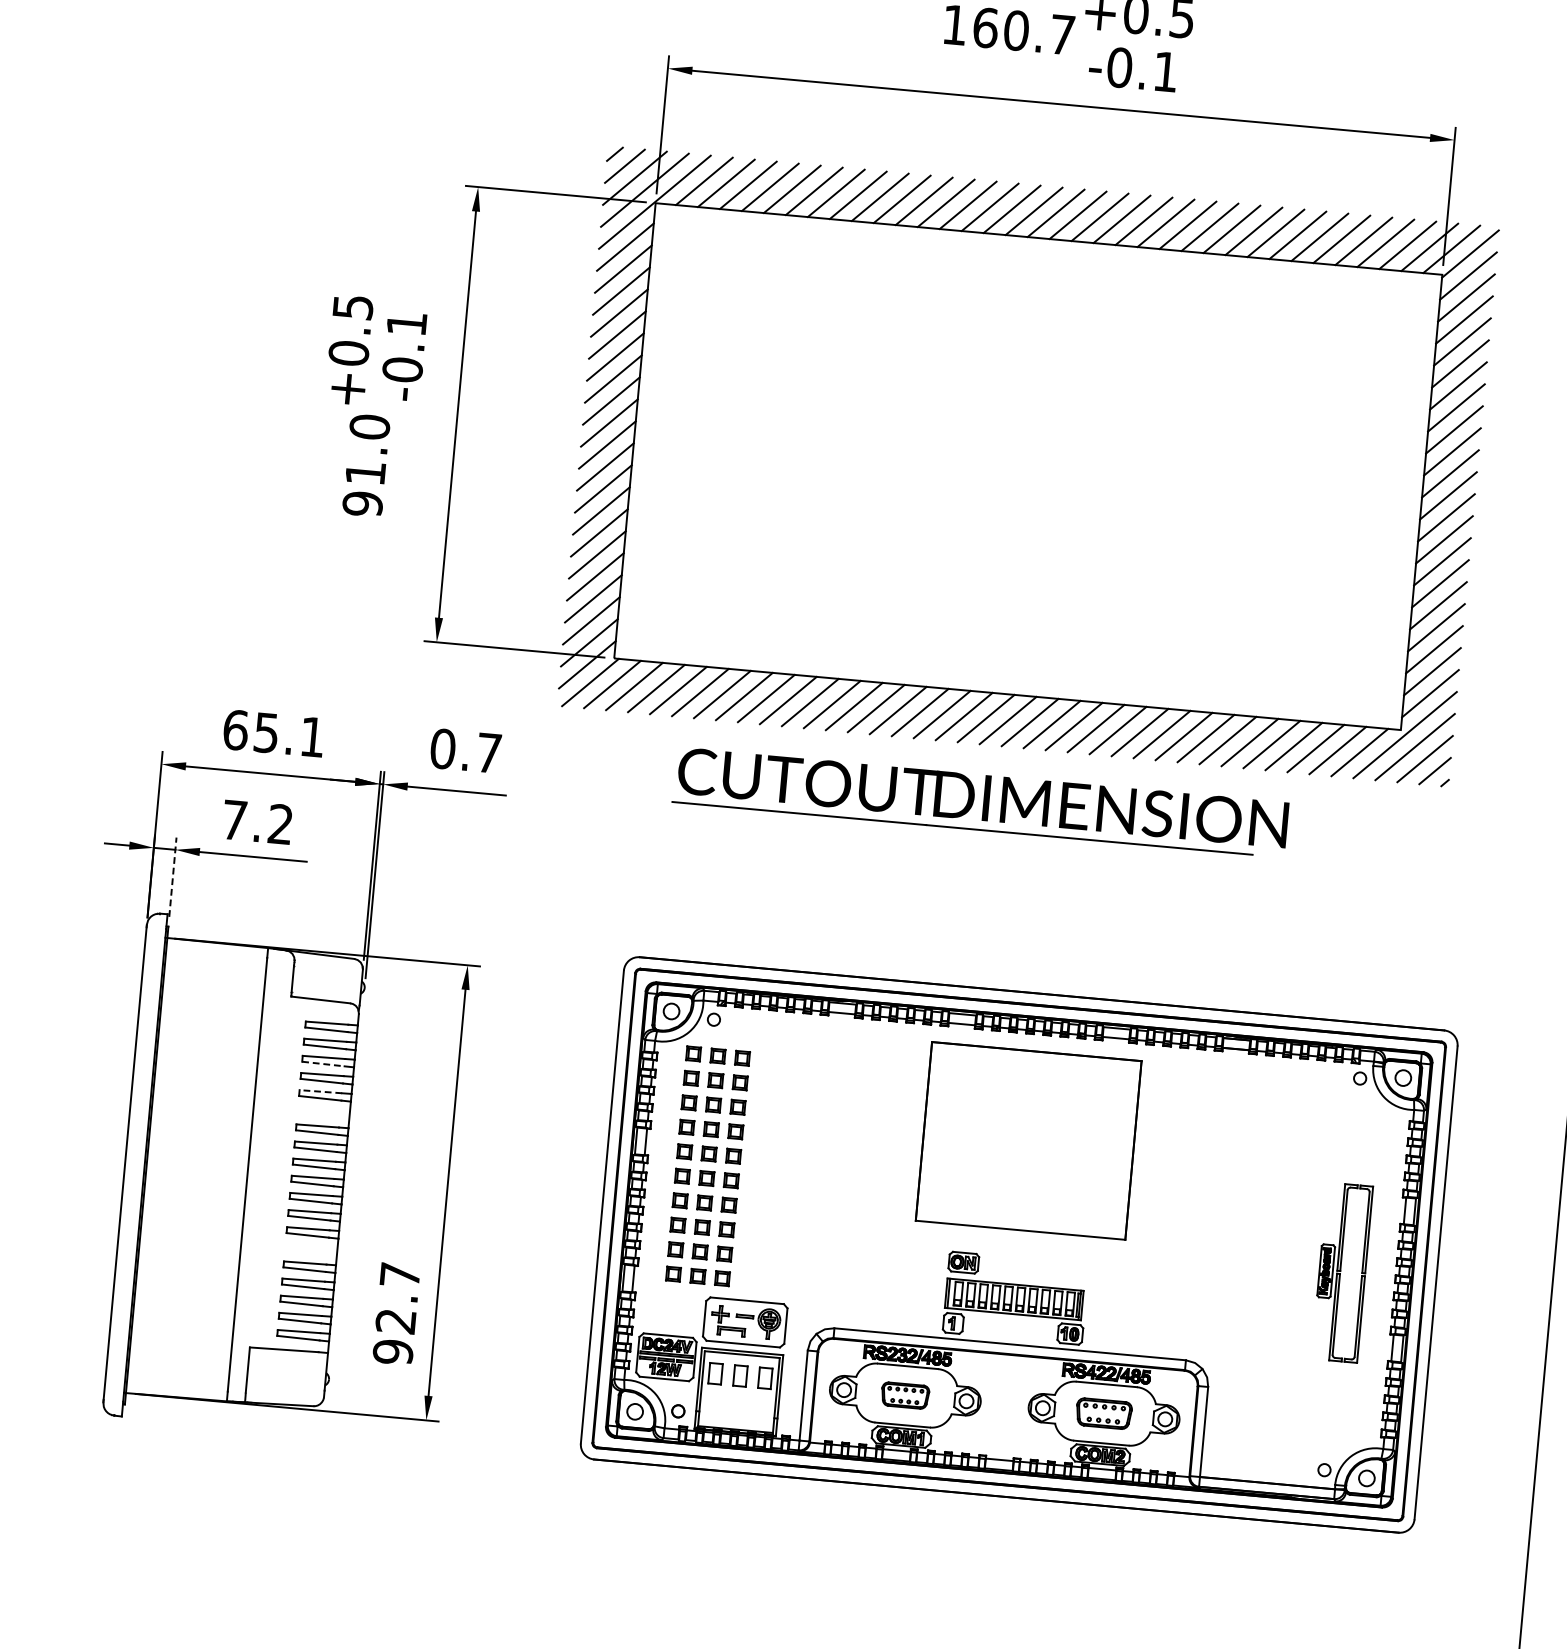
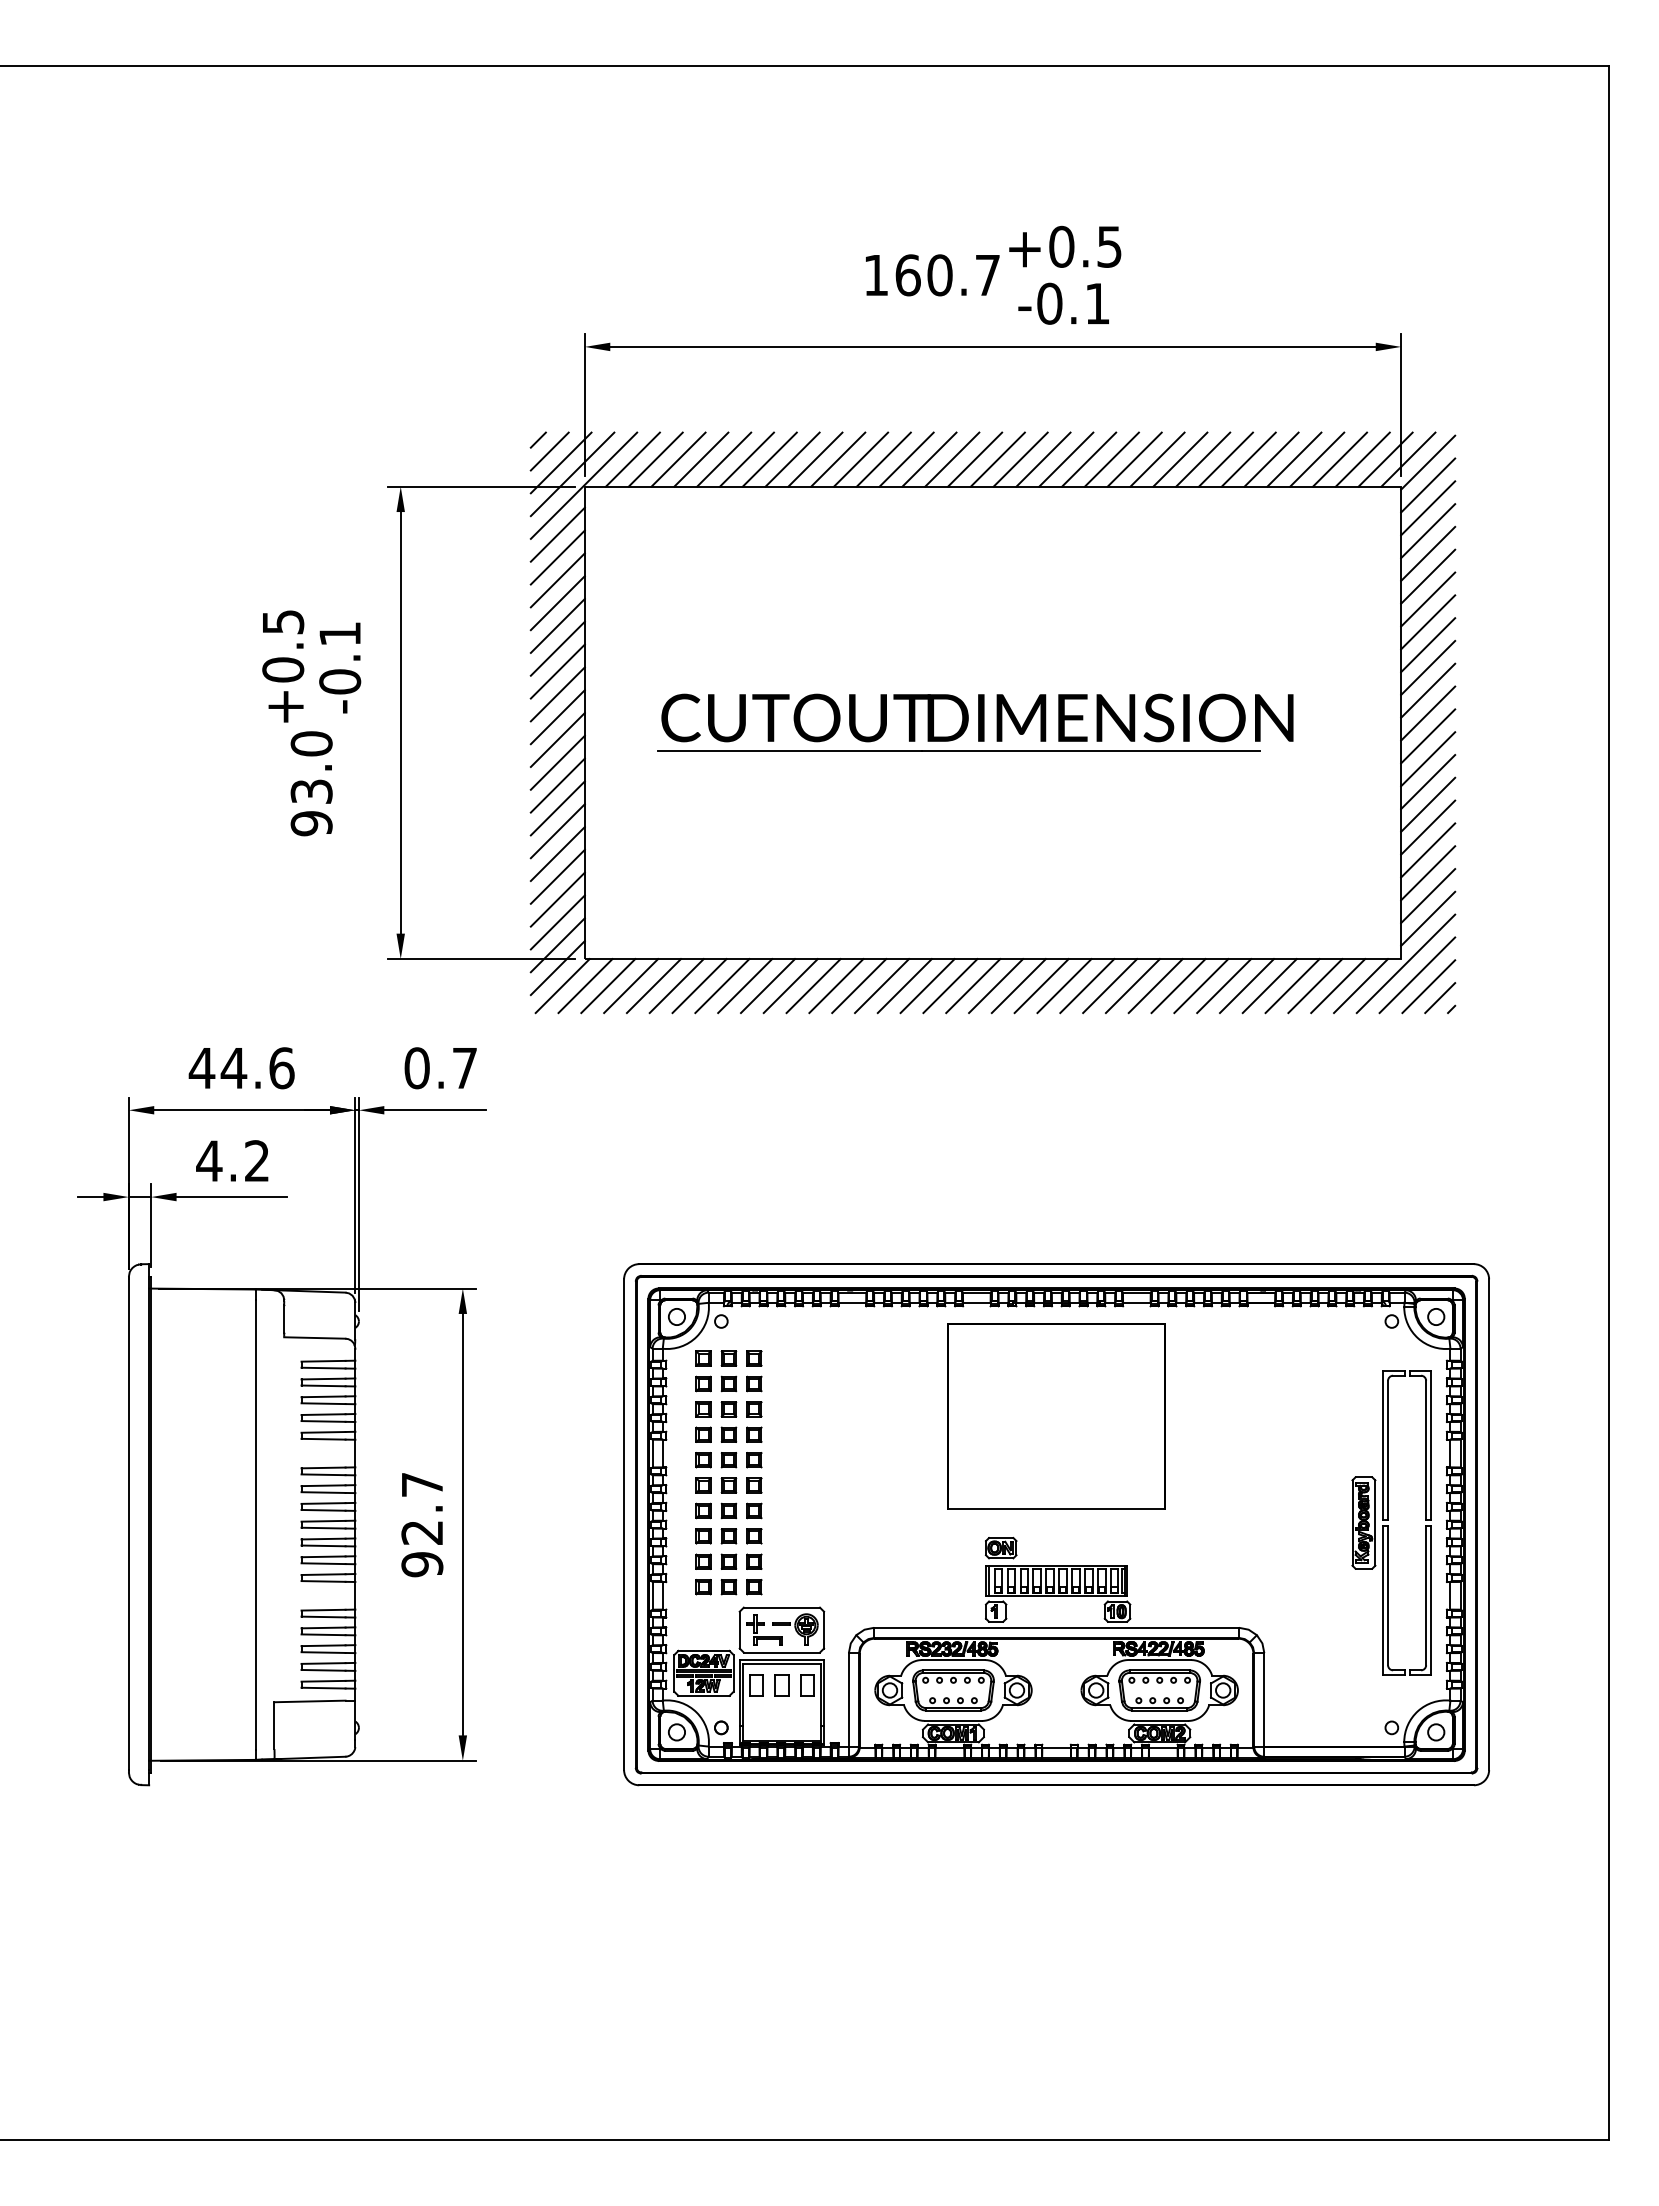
text: (365, 473) -> (311, 791), 91.0 -> 93.0
text: (273, 733) -> (241, 1068), 65.1 -> 44.6
part: (980, 802) -> (975, 722), moved
text: (234, 819) -> (209, 1160), 7.2 -> 4.2
line: (173, 877) -> (151, 1225), dashed -> solid
line: (324, 1063) -> (324, 1403), dashed -> solid
line: (320, 1091) -> (323, 1432), dashed -> solid
part: (1342, 1272) -> (1391, 1522), size x1.67
text: (396, 1314) -> (422, 1525), moved
part: (905, 1395) -> (953, 1690), size x1.67
part: (1103, 1413) -> (1159, 1690), size x1.43

